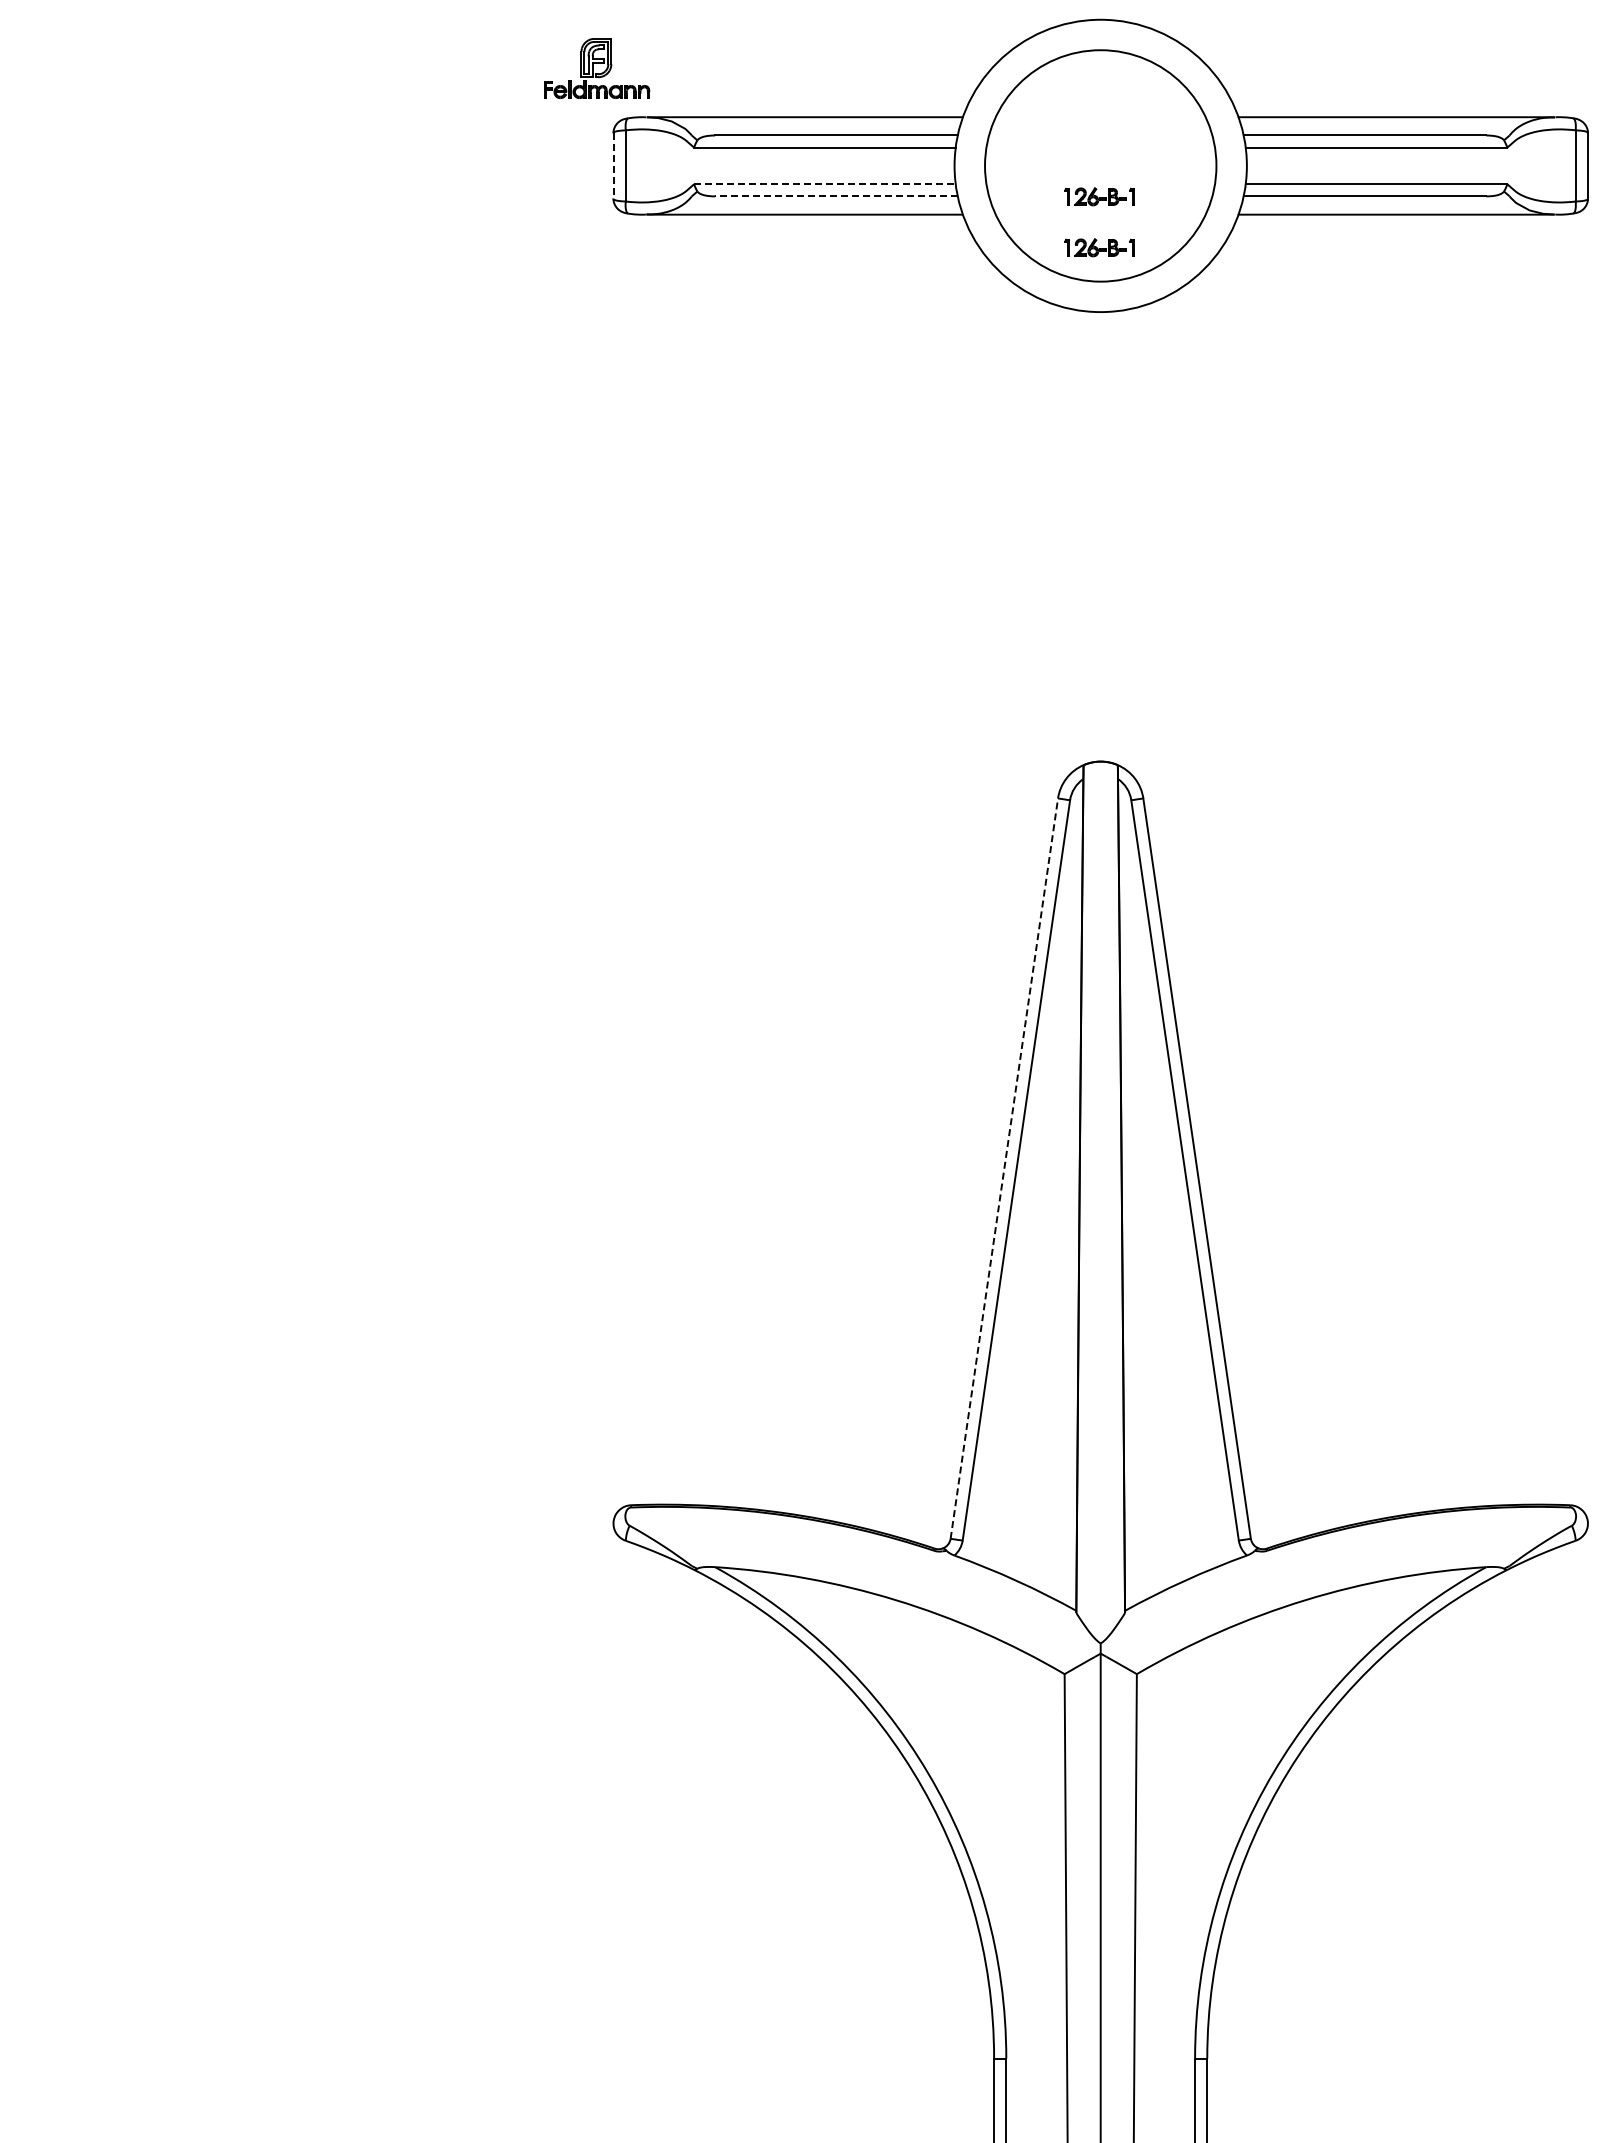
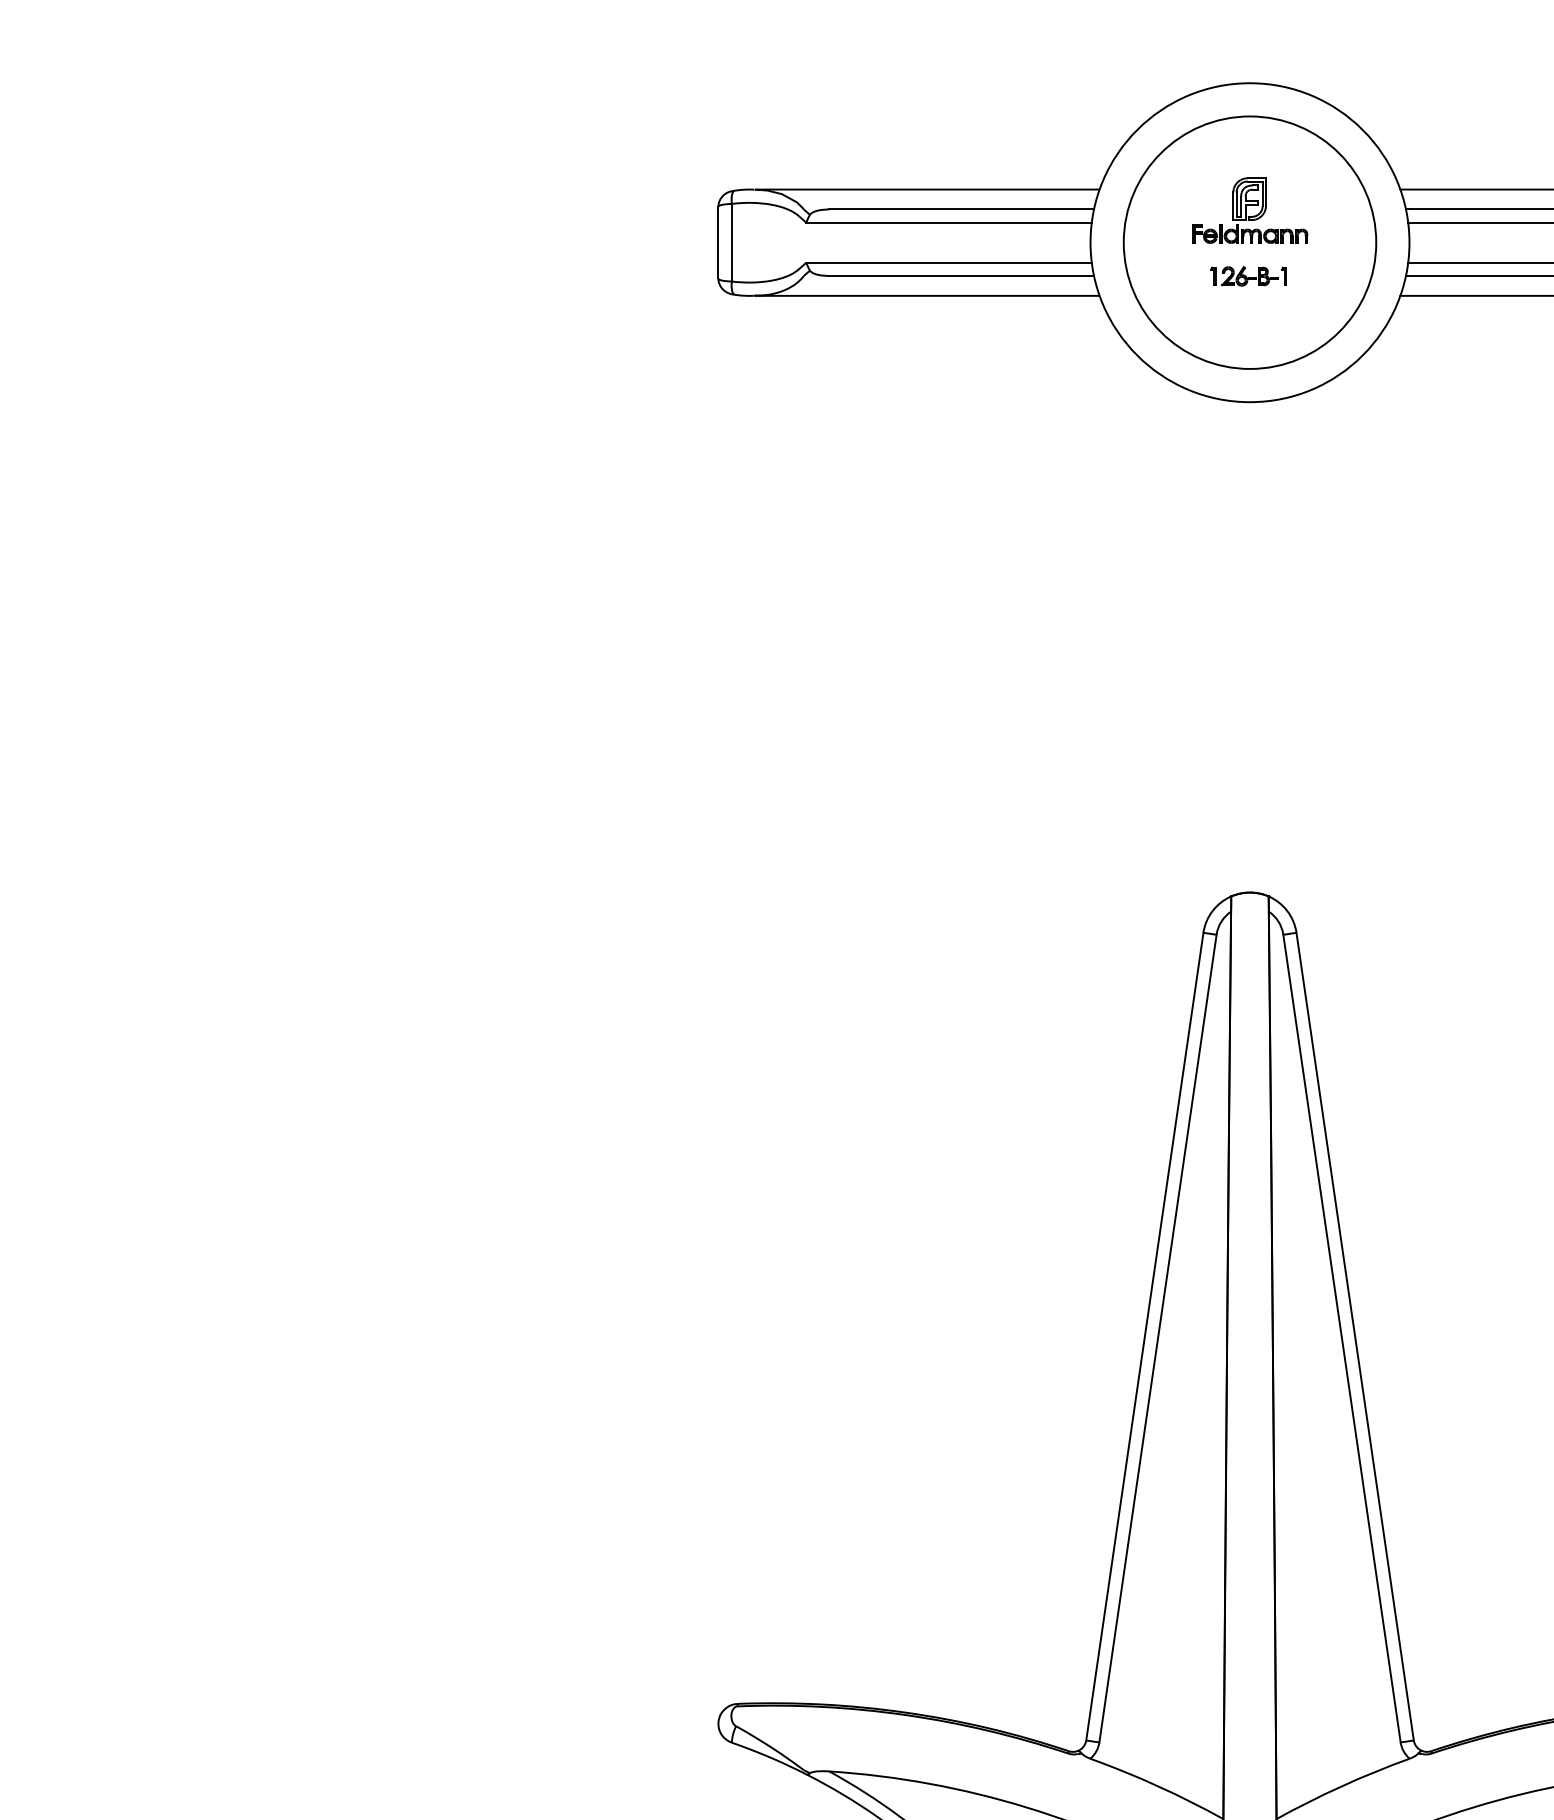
part: (597, 68) -> (1250, 210), moved
line: (613, 165) -> (718, 242), dashed -> solid
line: (824, 184) -> (948, 262), dashed -> solid
line: (835, 196) -> (960, 276), dashed -> solid
part: (1099, 247) -> (1248, 331), removed
line: (1004, 1168) -> (1145, 1336), dashed -> solid

